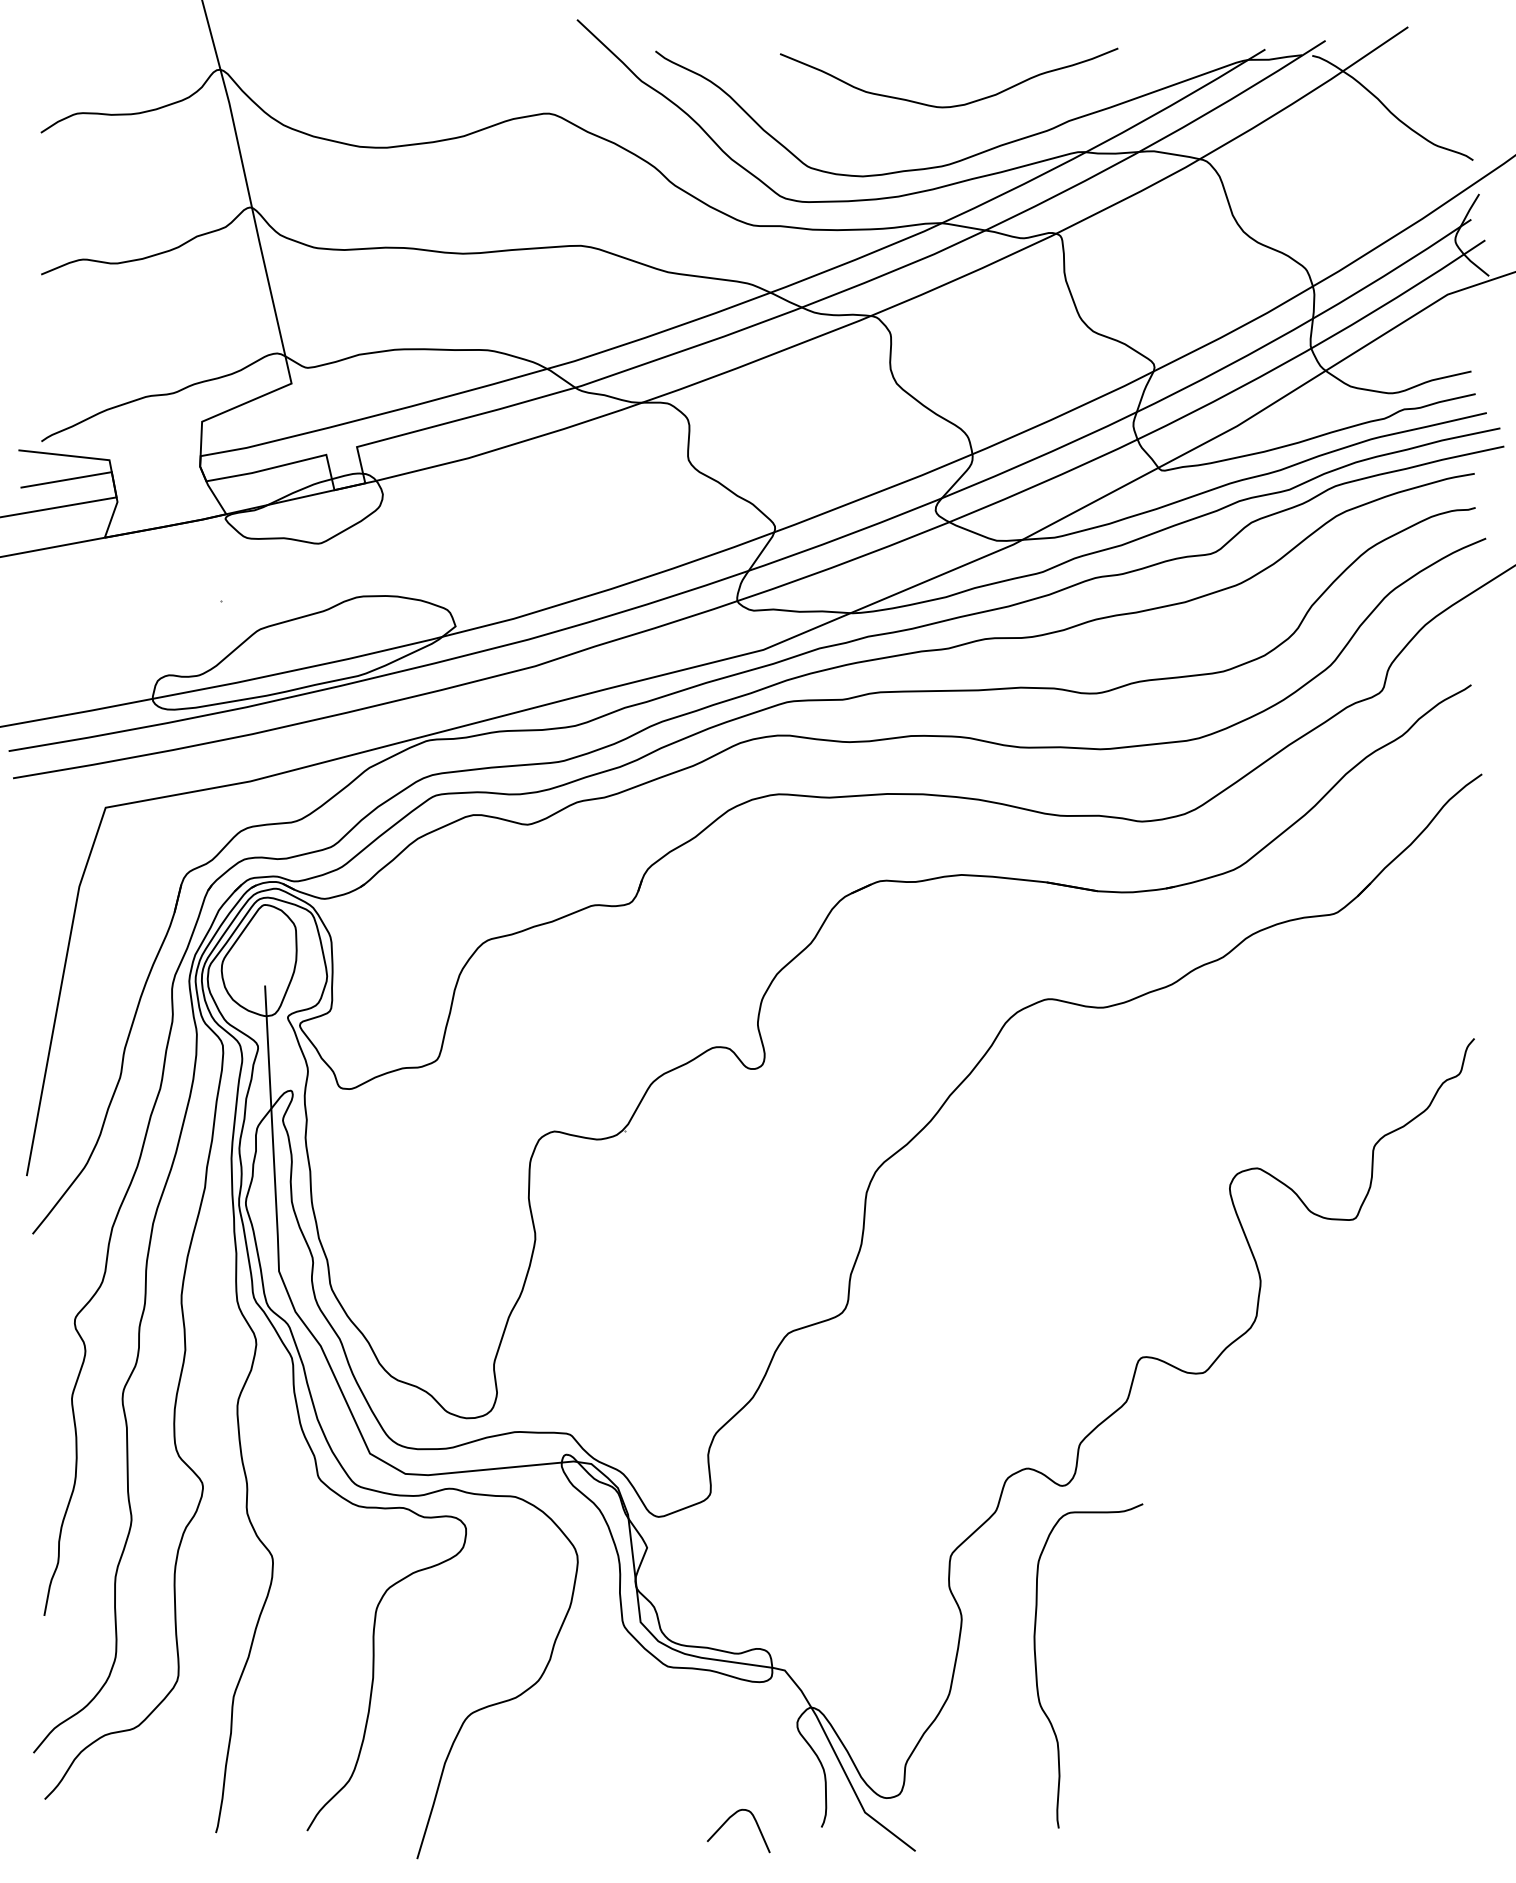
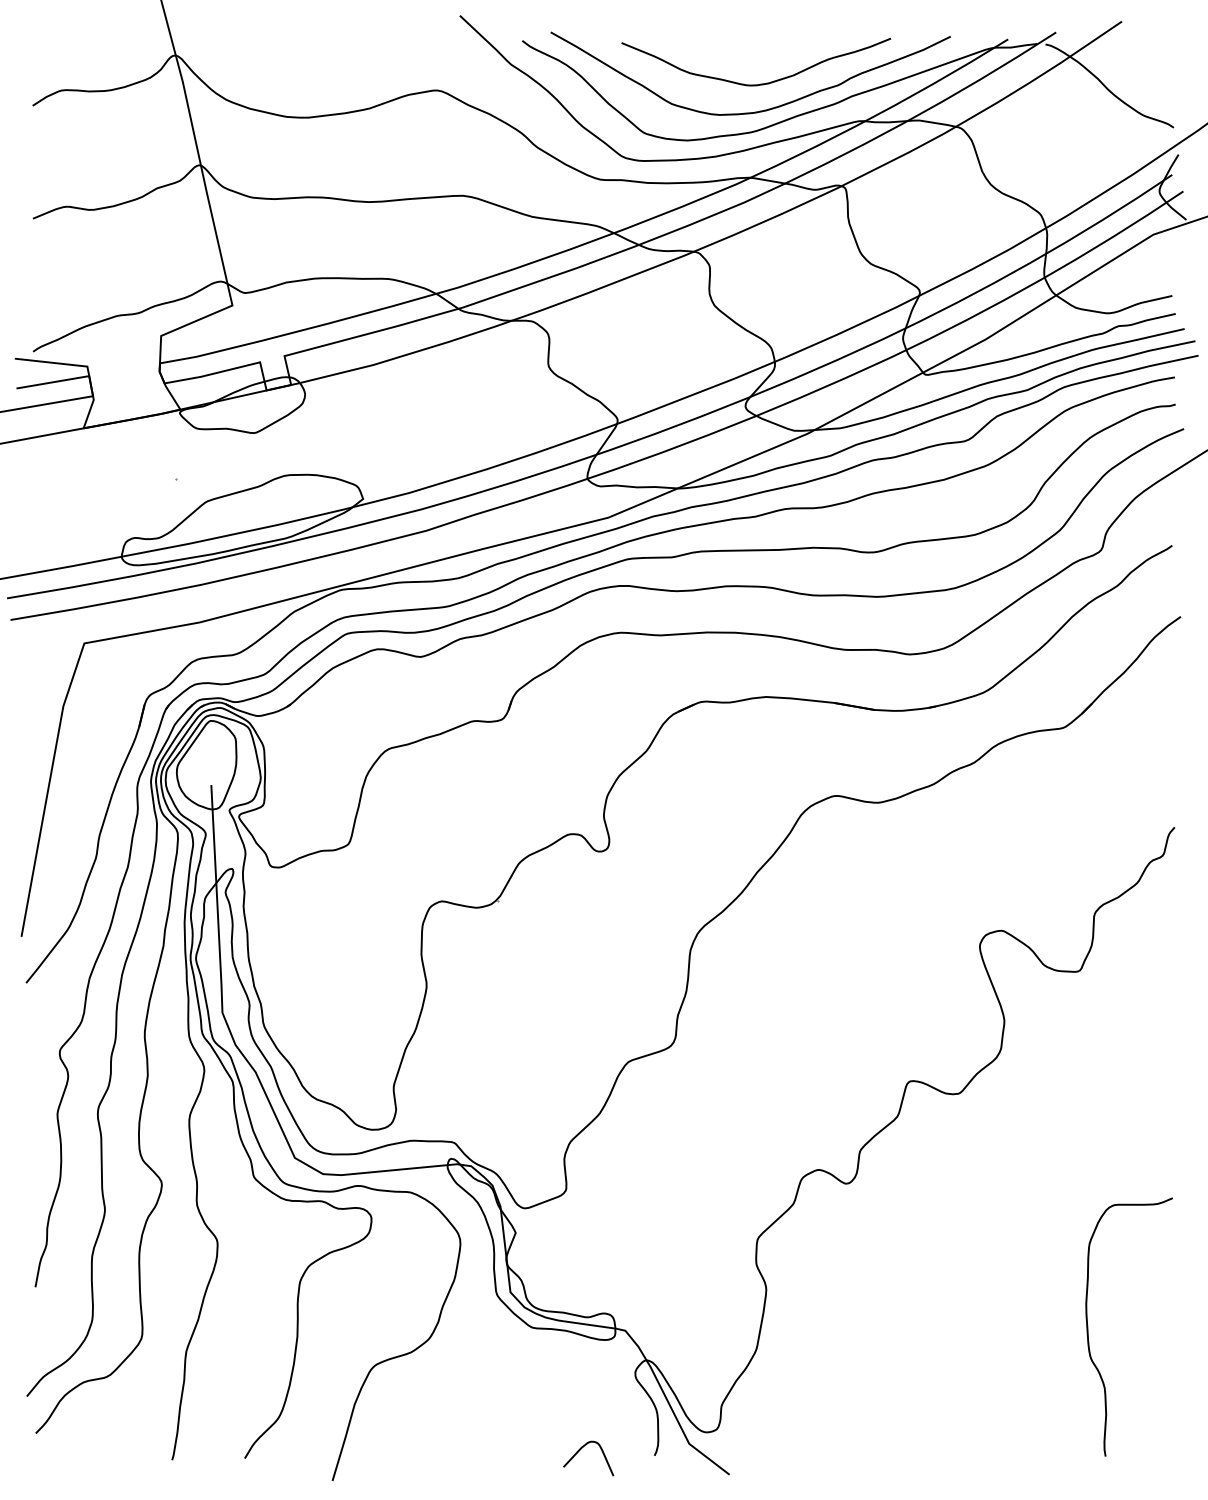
curve: (953, 138) -> (759, 110), added
curve: (1037, 1665) -> (1088, 1326), moved

